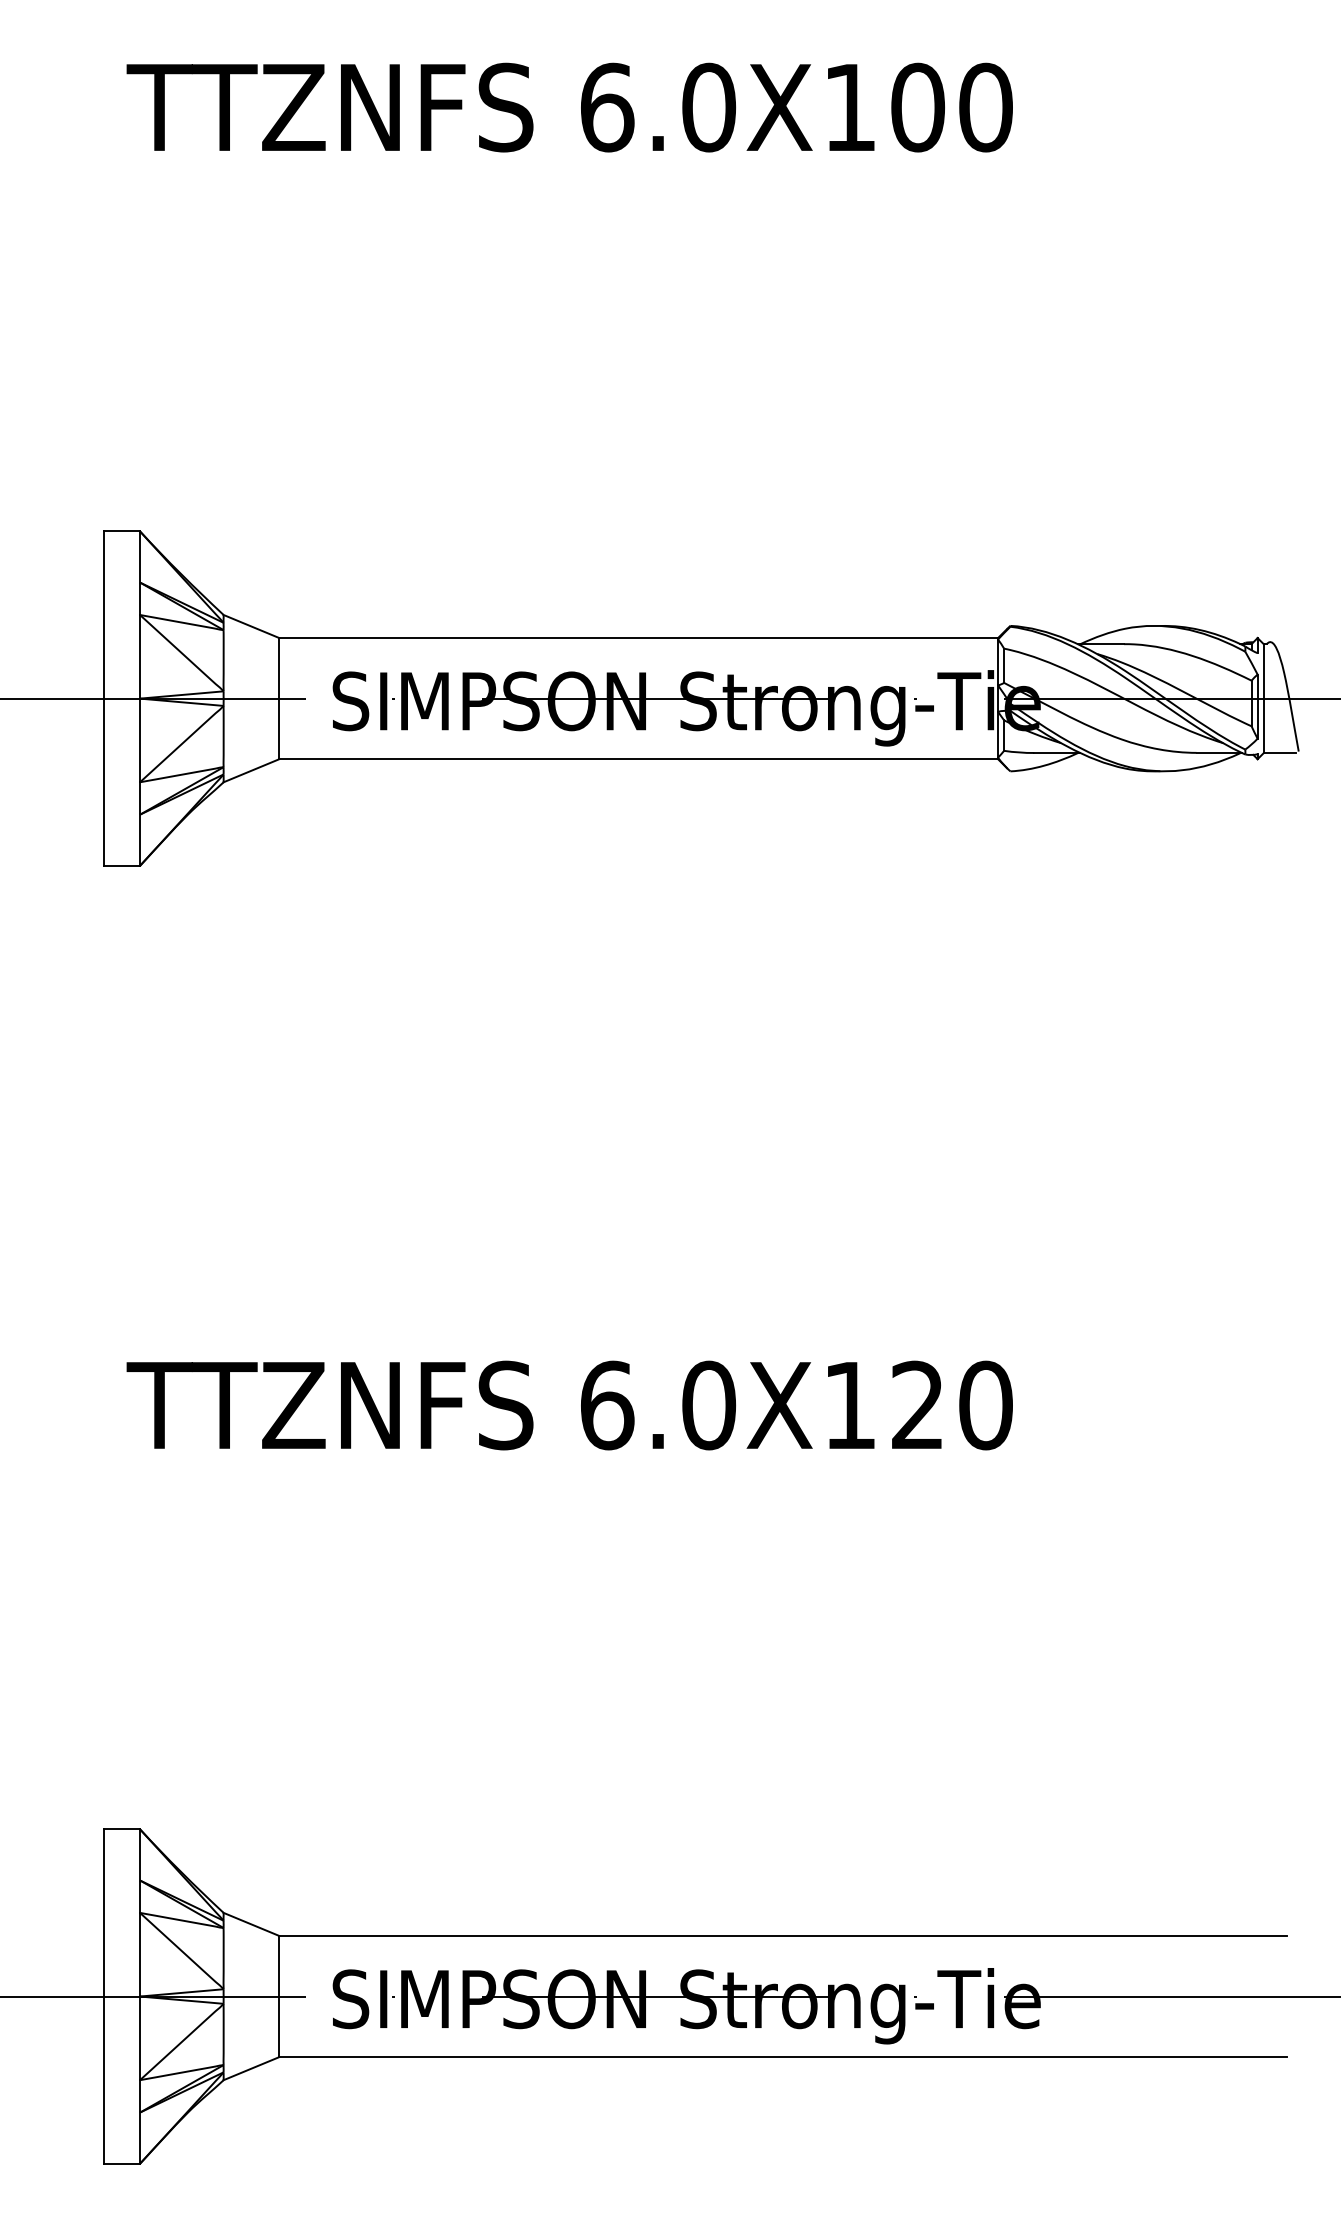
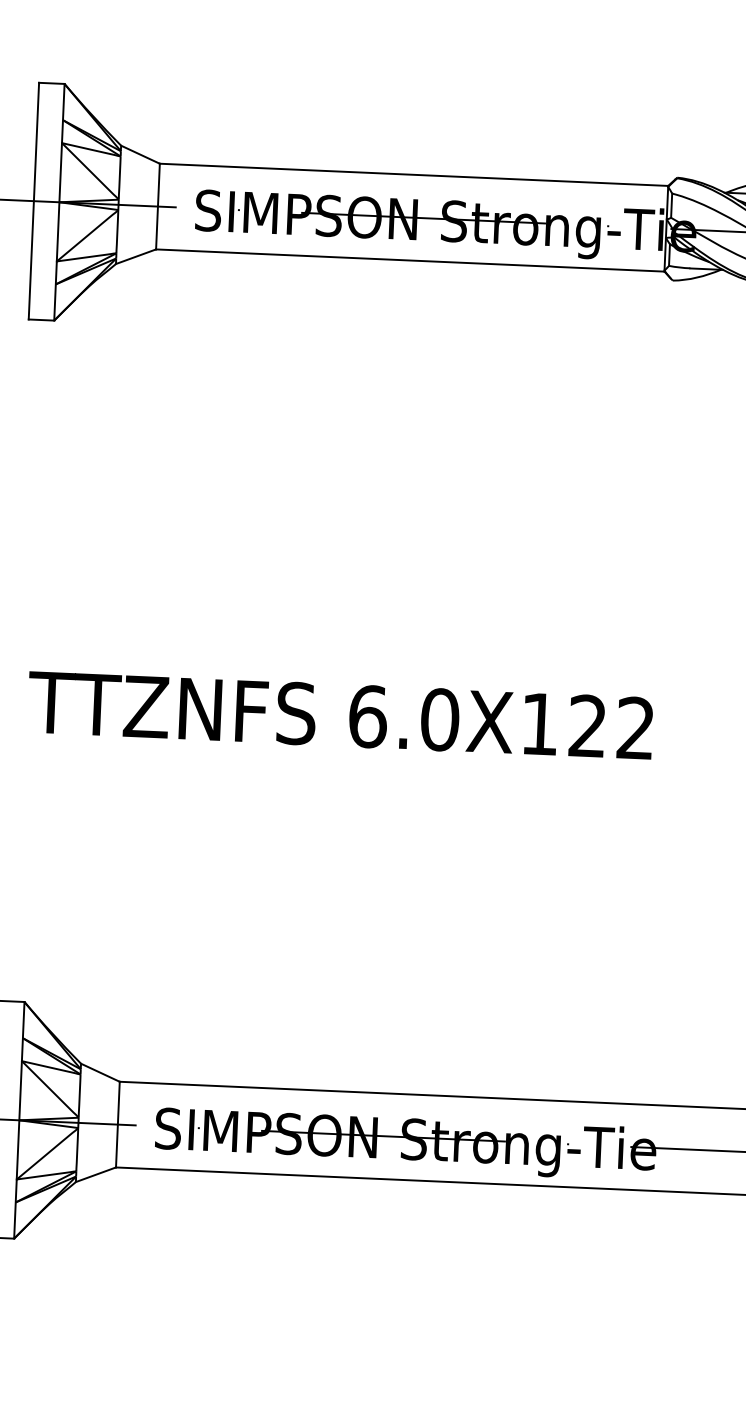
text: (985, 1405) -> (635, 728), 6.0X120 -> 6.0X122

